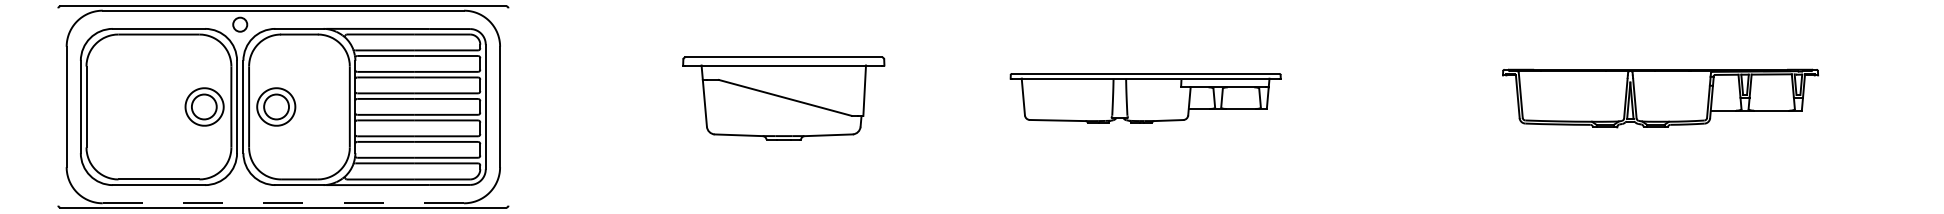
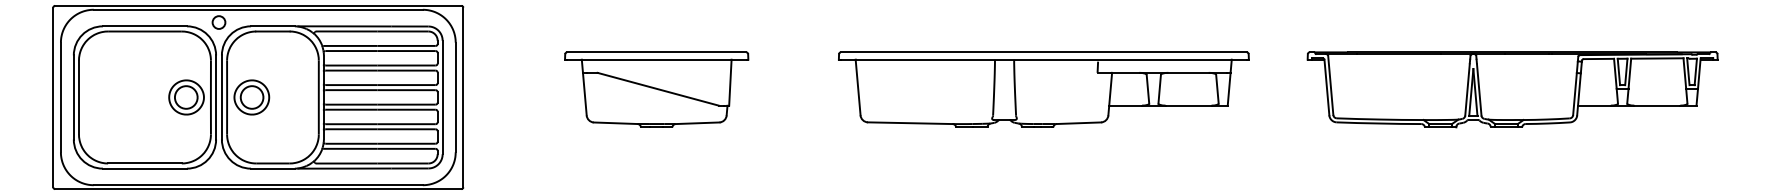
part: (783, 98) -> (656, 89), moved
part: (1145, 98) -> (1043, 89), size x1.67
part: (1660, 98) -> (1512, 89), size x1.43
line: (58, 106) -> (53, 97), added
line: (508, 106) -> (463, 97), added
line: (283, 203) -> (258, 185), dashed -> solid

